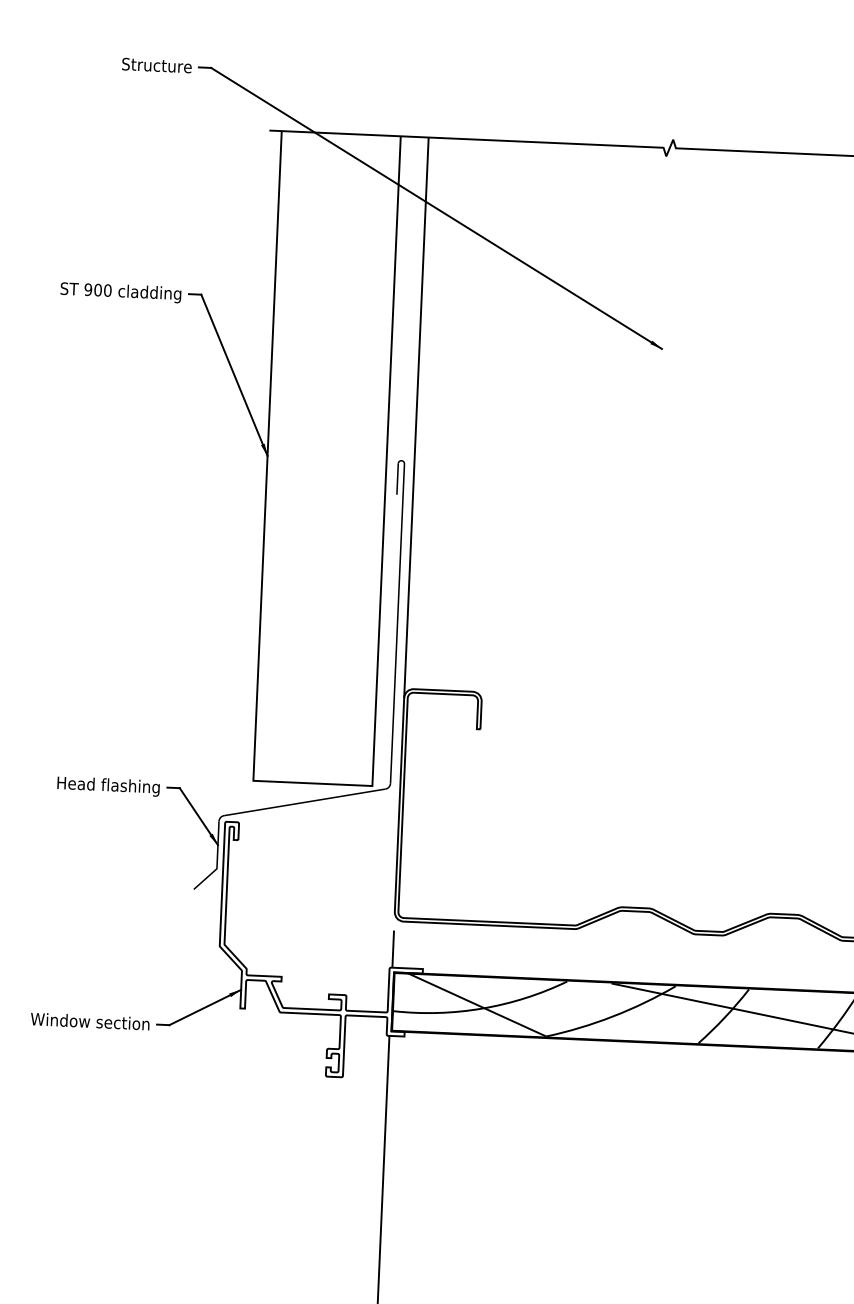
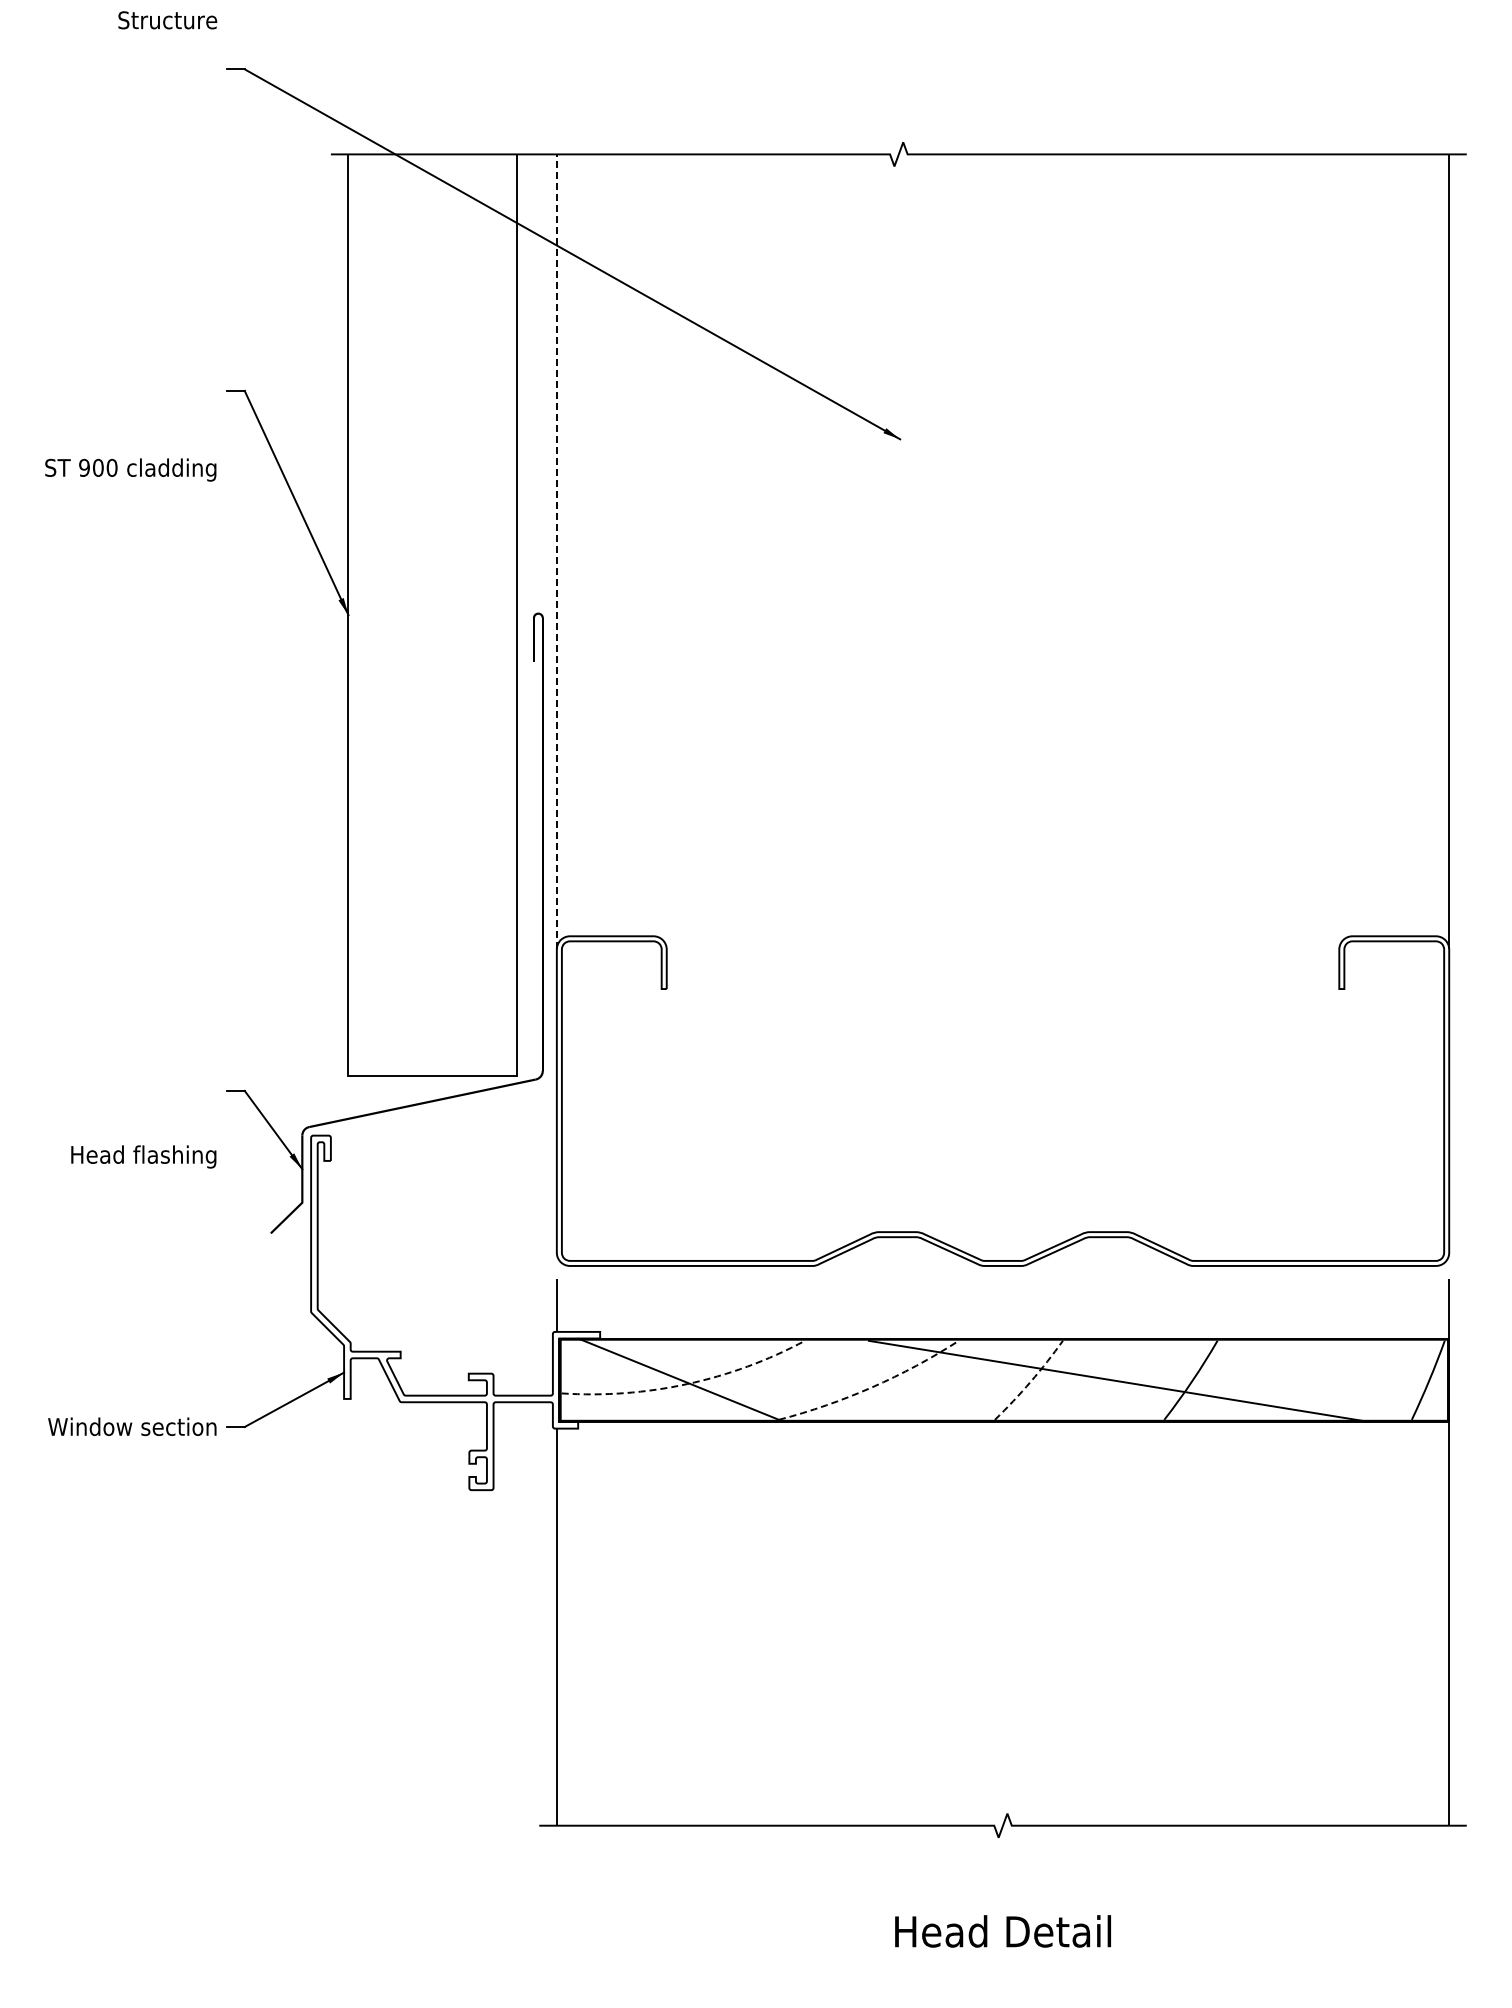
text: (156, 65) -> (167, 20), moved
text: (120, 292) -> (130, 469), moved
line: (416, 417) -> (556, 551), solid -> dashed
text: (108, 786) -> (143, 1156), moved
arc: (482, 1008) -> (687, 1384), solid -> dashed
arc: (613, 1016) -> (872, 1387), solid -> dashed
arc: (724, 1017) -> (1030, 1381), solid -> dashed

